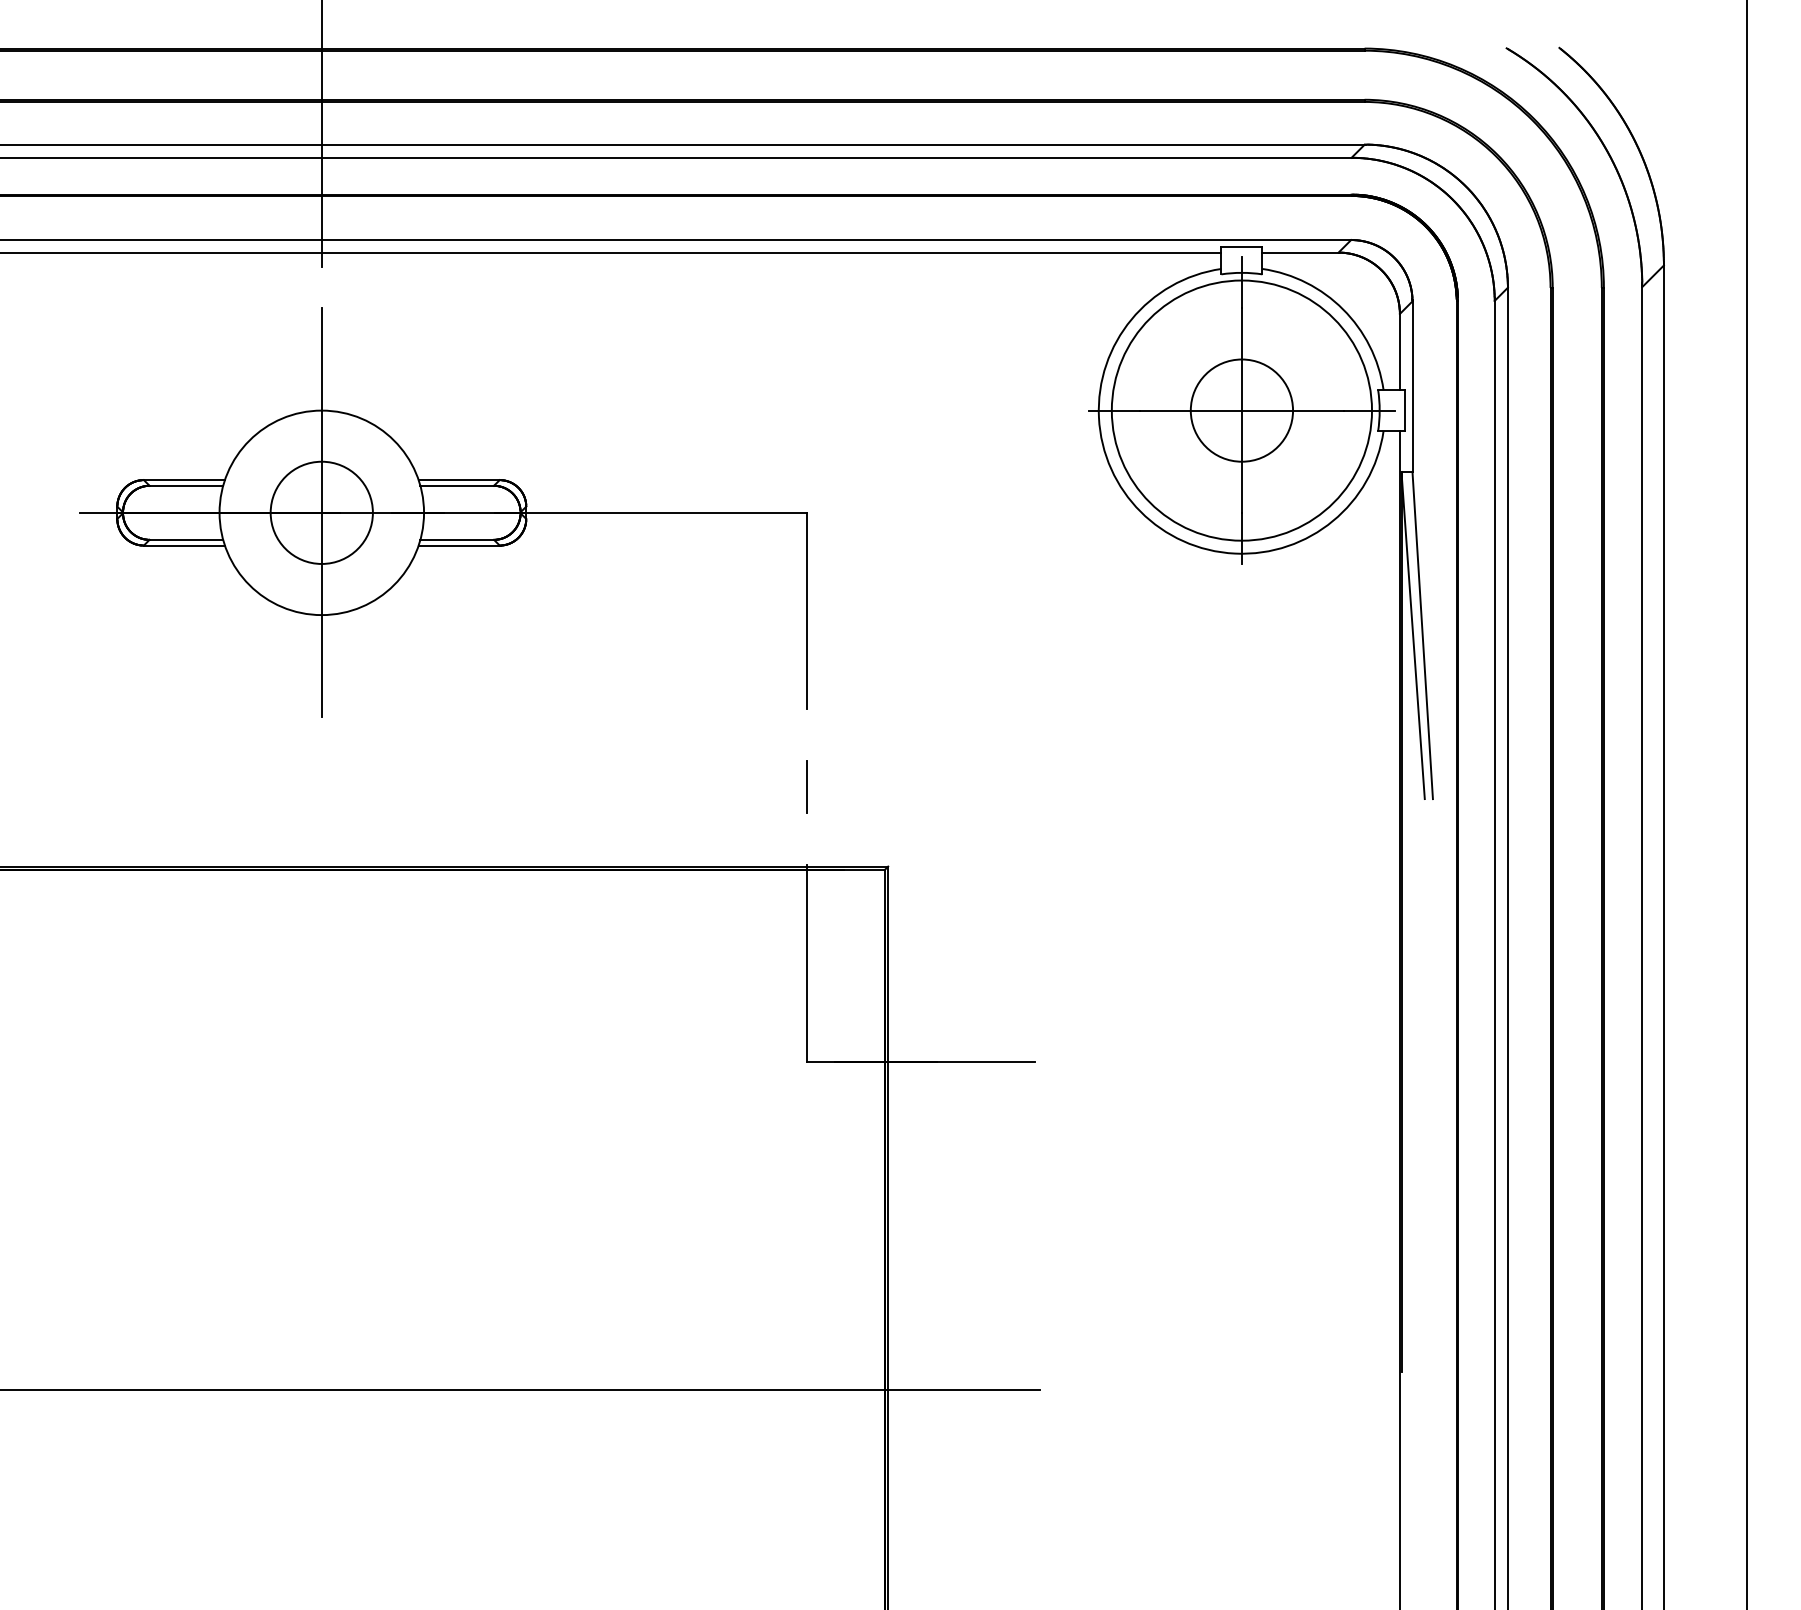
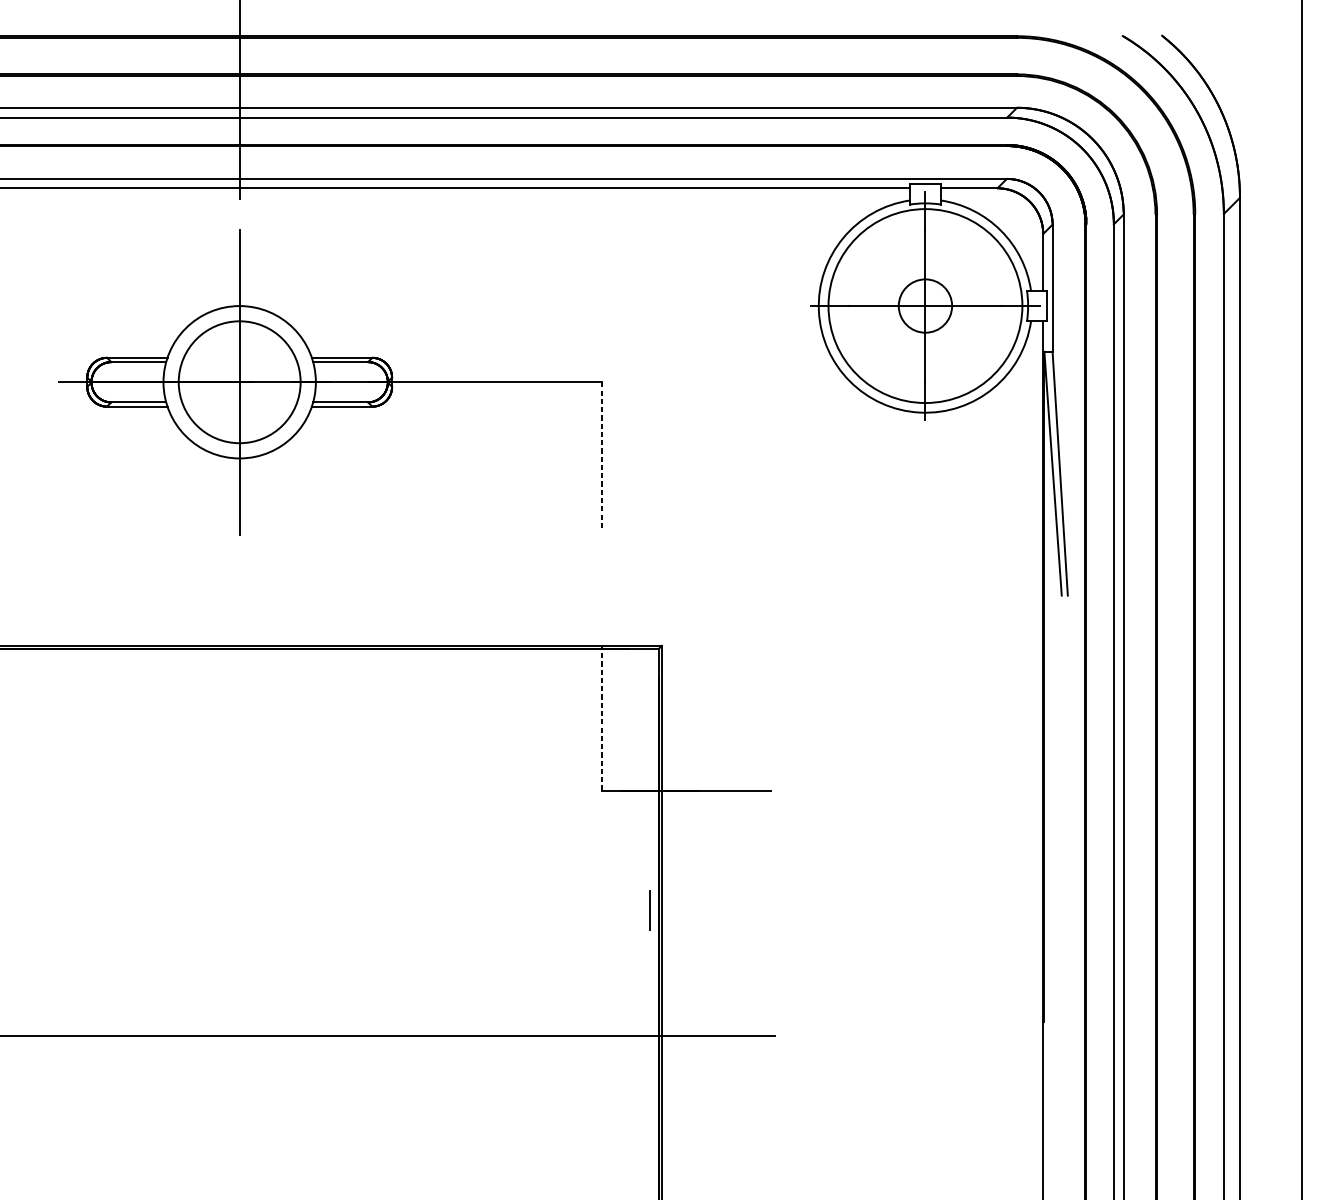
circle: (1241, 410) -> (925, 305), size x0.7
circle: (321, 512) -> (239, 381), size x1.6
line: (807, 611) -> (601, 455), solid -> dashed
line: (806, 786) -> (649, 909), moved
line: (807, 964) -> (601, 718), solid -> dashed

